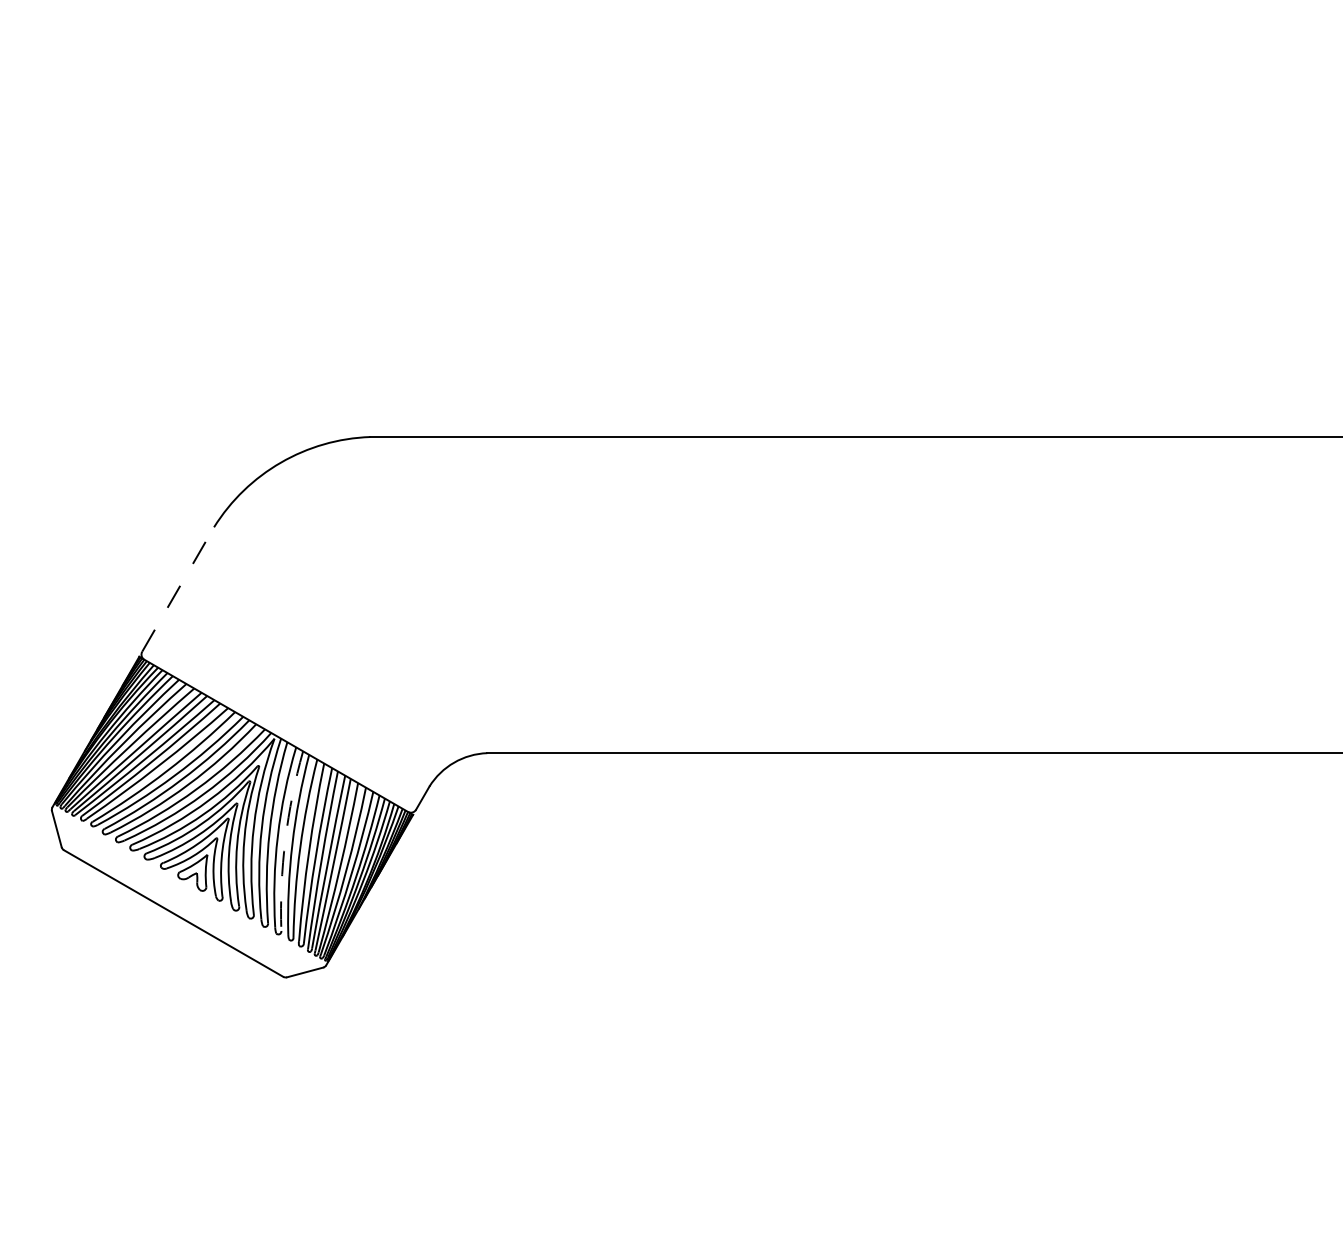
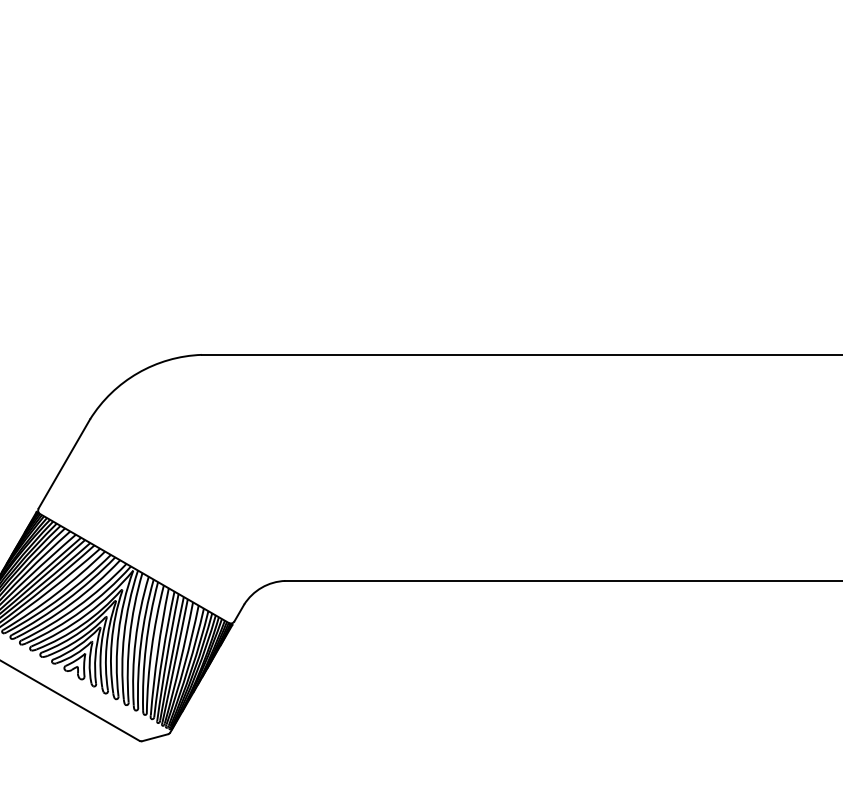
line: (178, 589) -> (64, 463), dashed -> solid
arc: (285, 840) -> (141, 643), dashed -> solid

